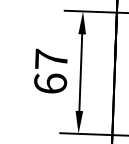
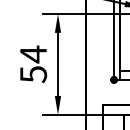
text: (51, 71) -> (33, 64), 67 -> 54

